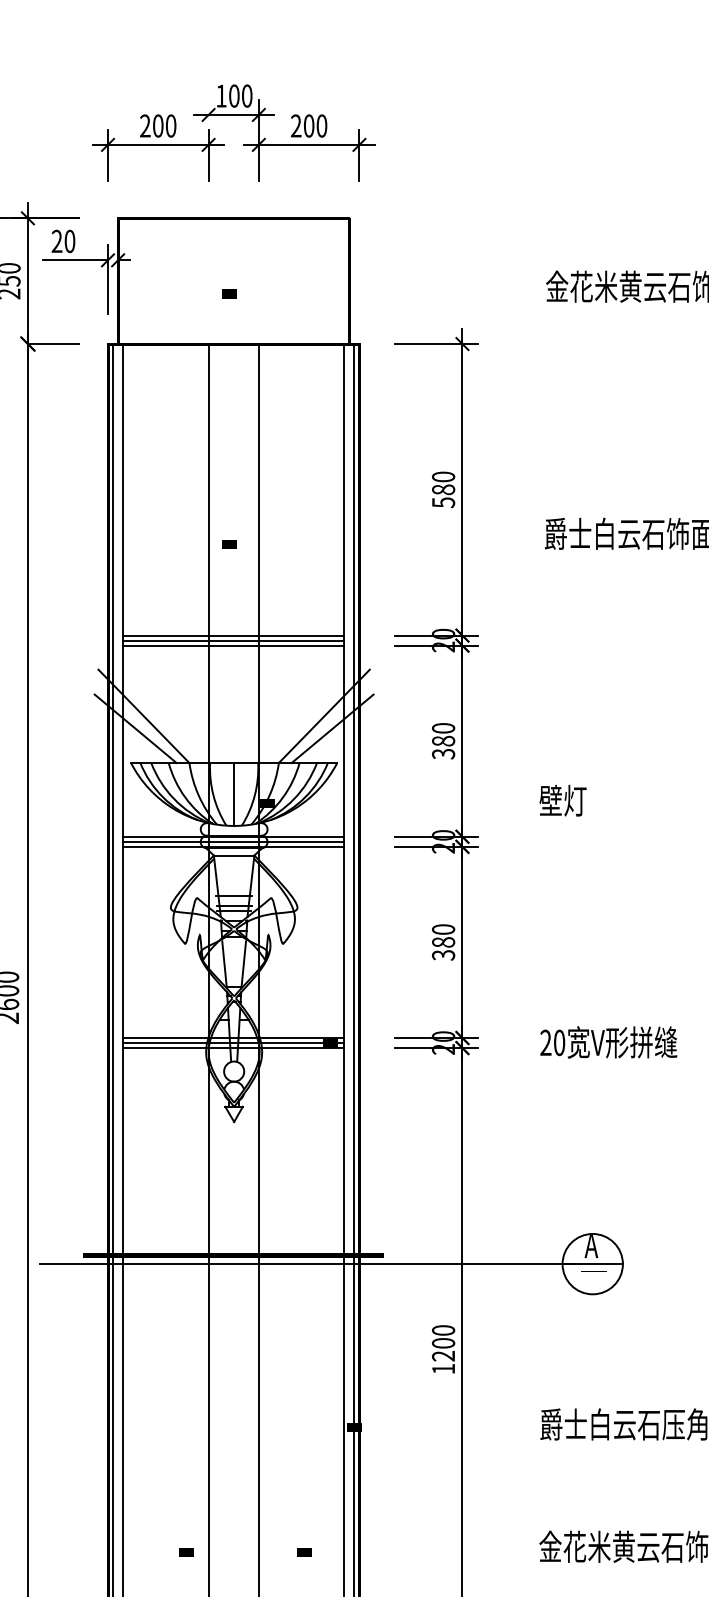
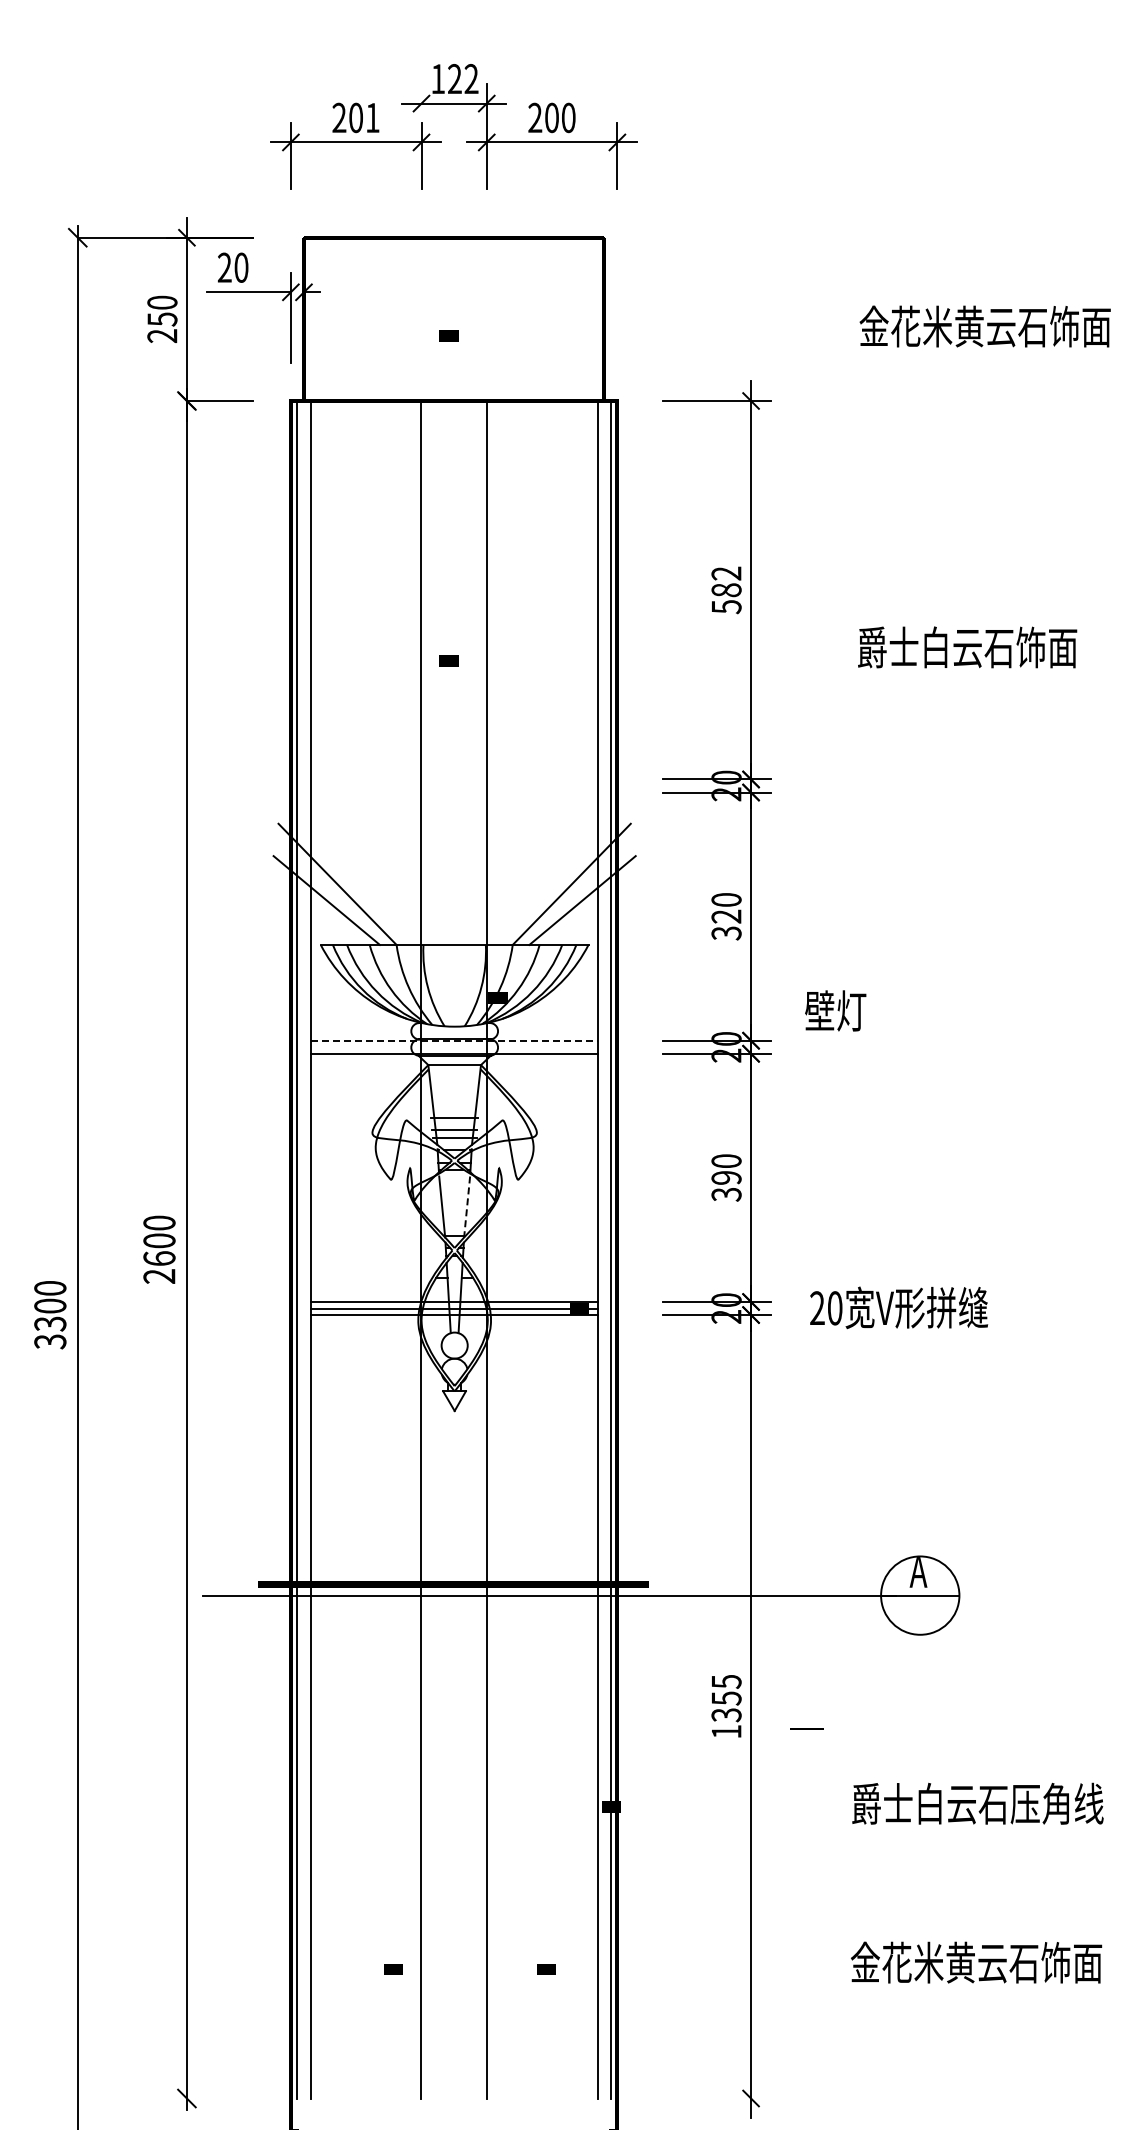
text: (240, 96) -> (463, 79), 100 -> 122
text: (170, 125) -> (372, 117), 200 -> 201
text: (443, 476) -> (726, 573), 580 -> 582
line: (233, 635) -> (453, 779), removed
line: (233, 640) -> (453, 786), removed
line: (233, 645) -> (453, 792), removed
text: (443, 741) -> (726, 916), 380 -> 320
line: (234, 794) -> (454, 985), removed
text: (562, 800) -> (835, 1010), moved
line: (234, 836) -> (454, 1040), solid -> dashed
line: (233, 841) -> (453, 1047), removed
text: (443, 942) -> (726, 1177), 380 -> 390
line: (244, 964) -> (467, 1206), solid -> dashed
text: (609, 1042) -> (899, 1307), moved
line: (593, 1270) -> (806, 1728), moved
text: (443, 1343) -> (726, 1698), 1200 -> 1355

